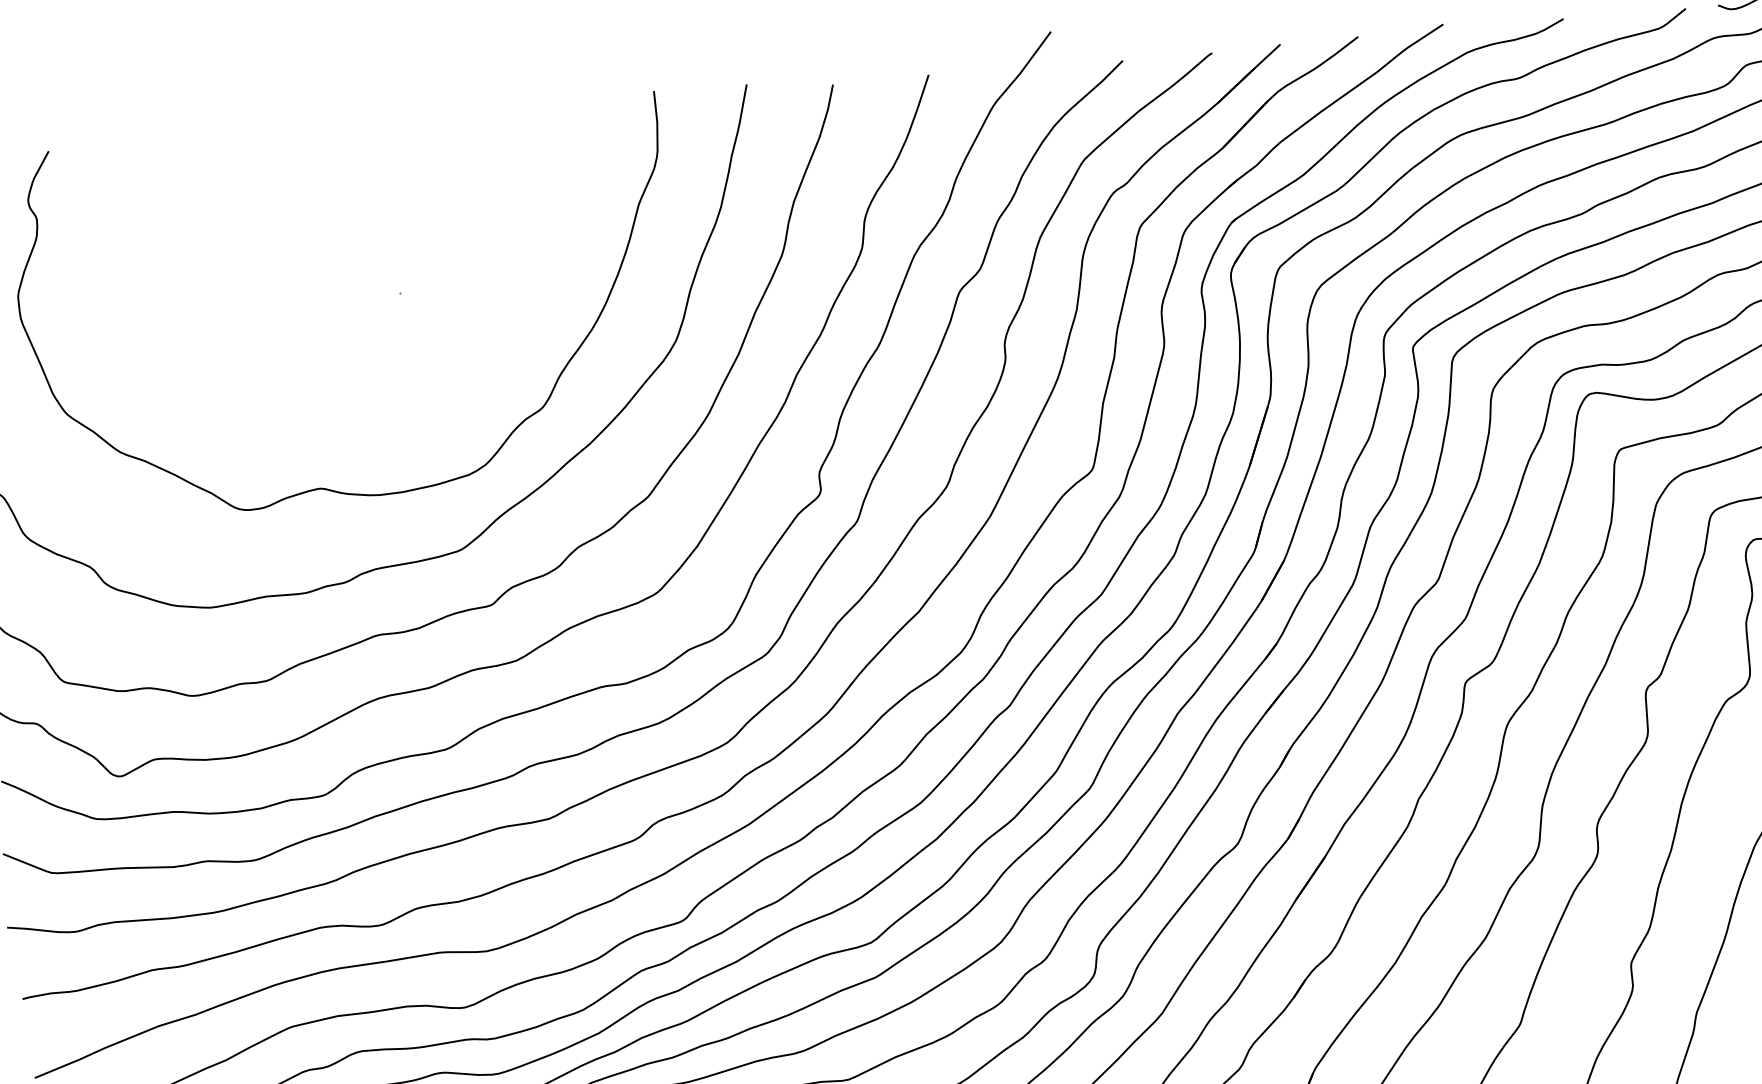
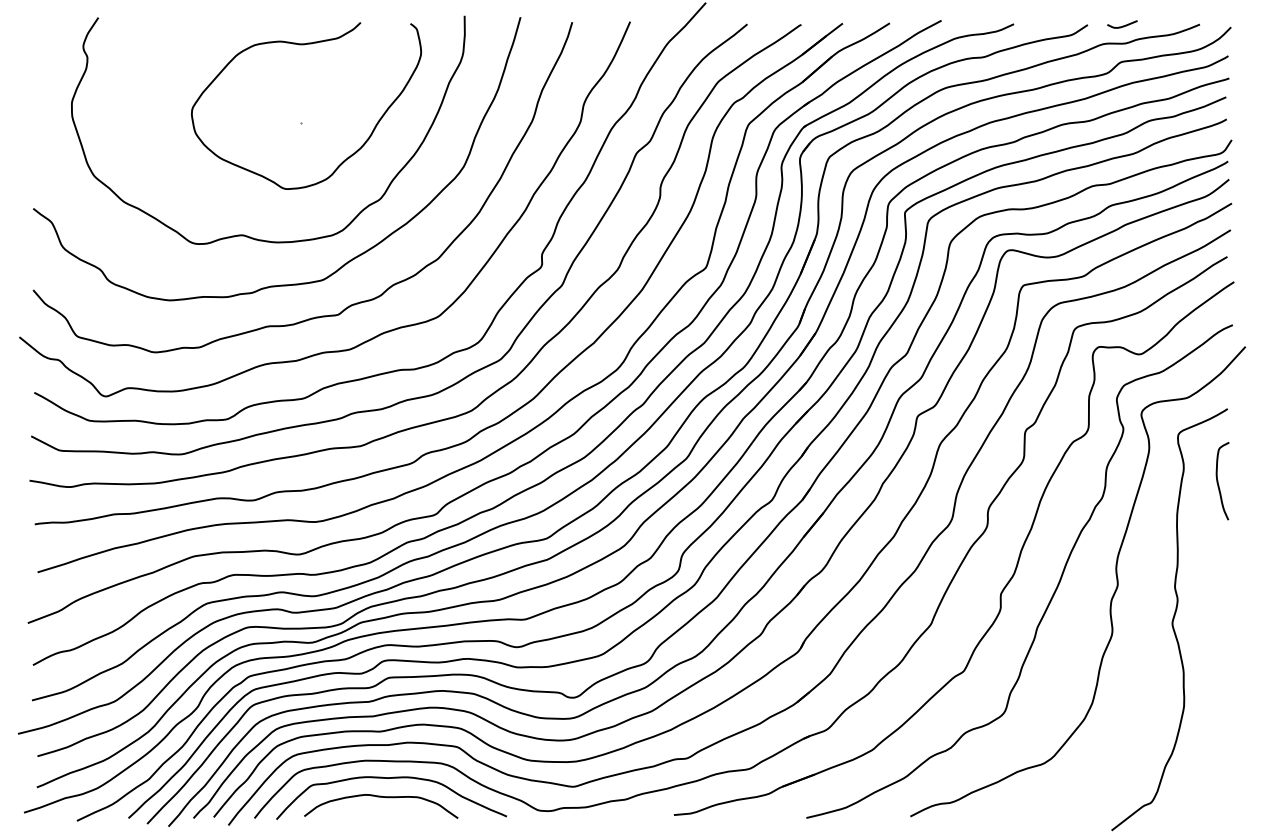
curve: (393, 165) -> (304, 45), added

